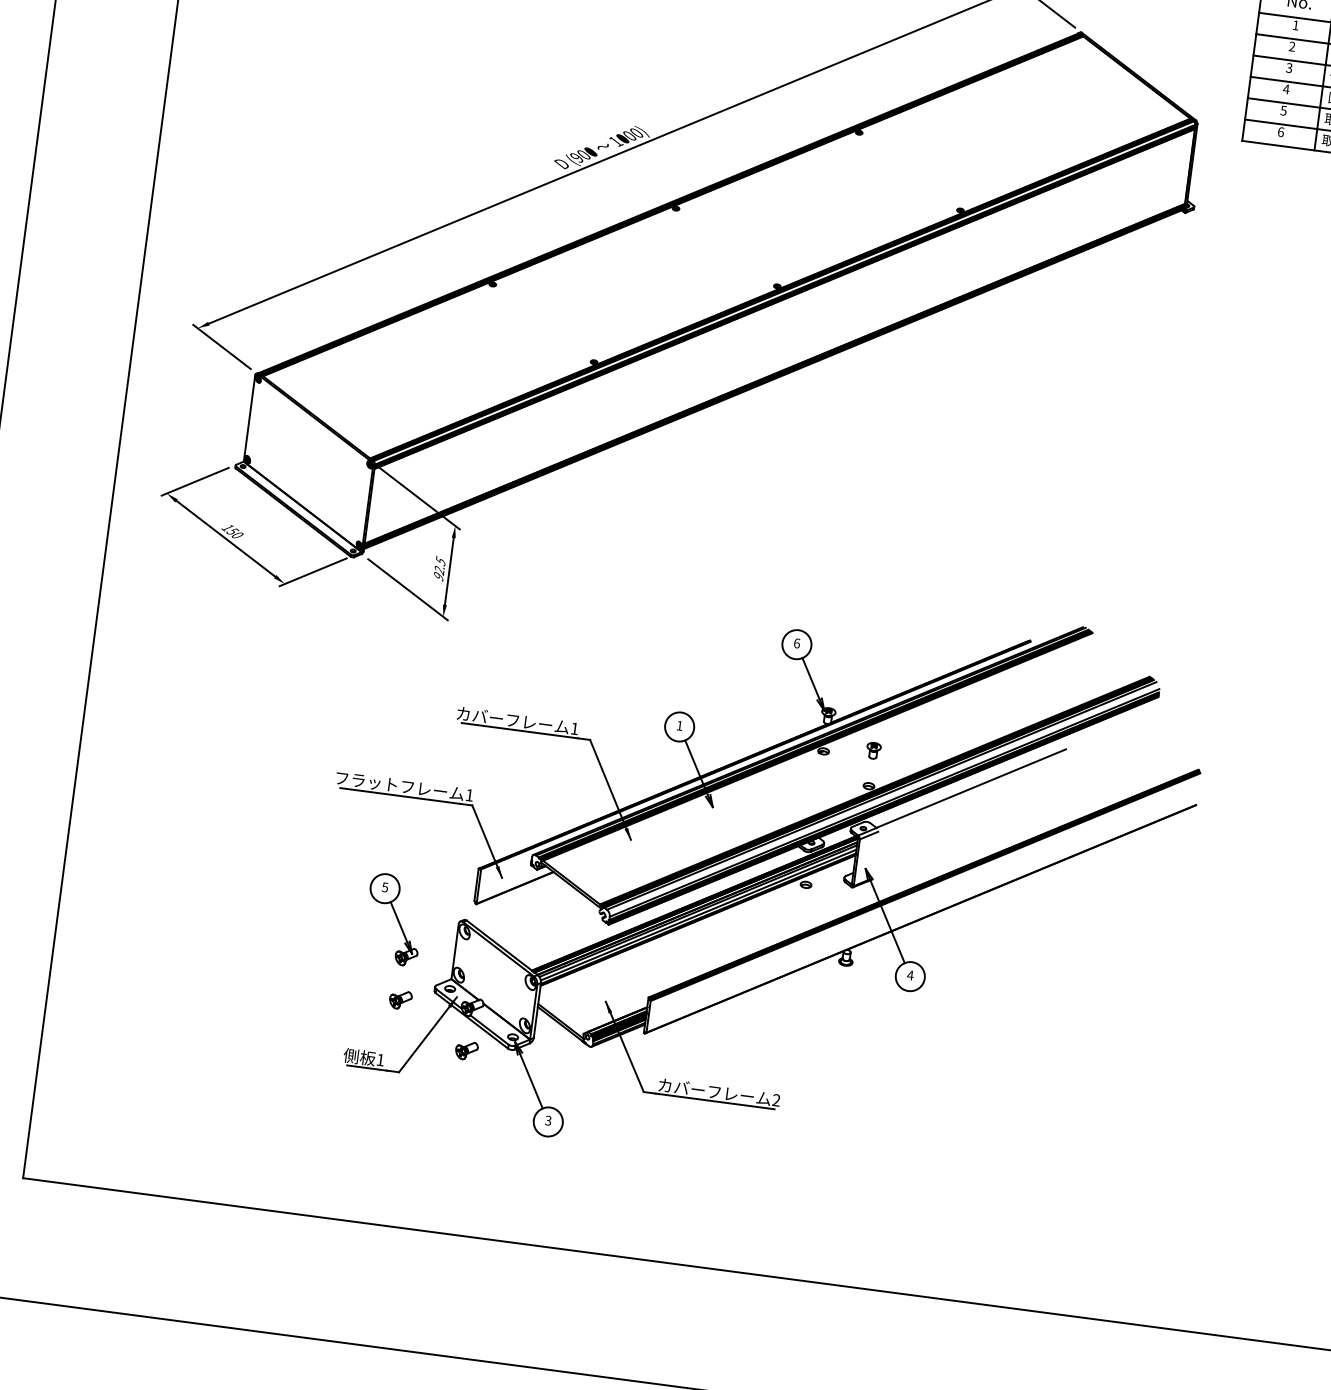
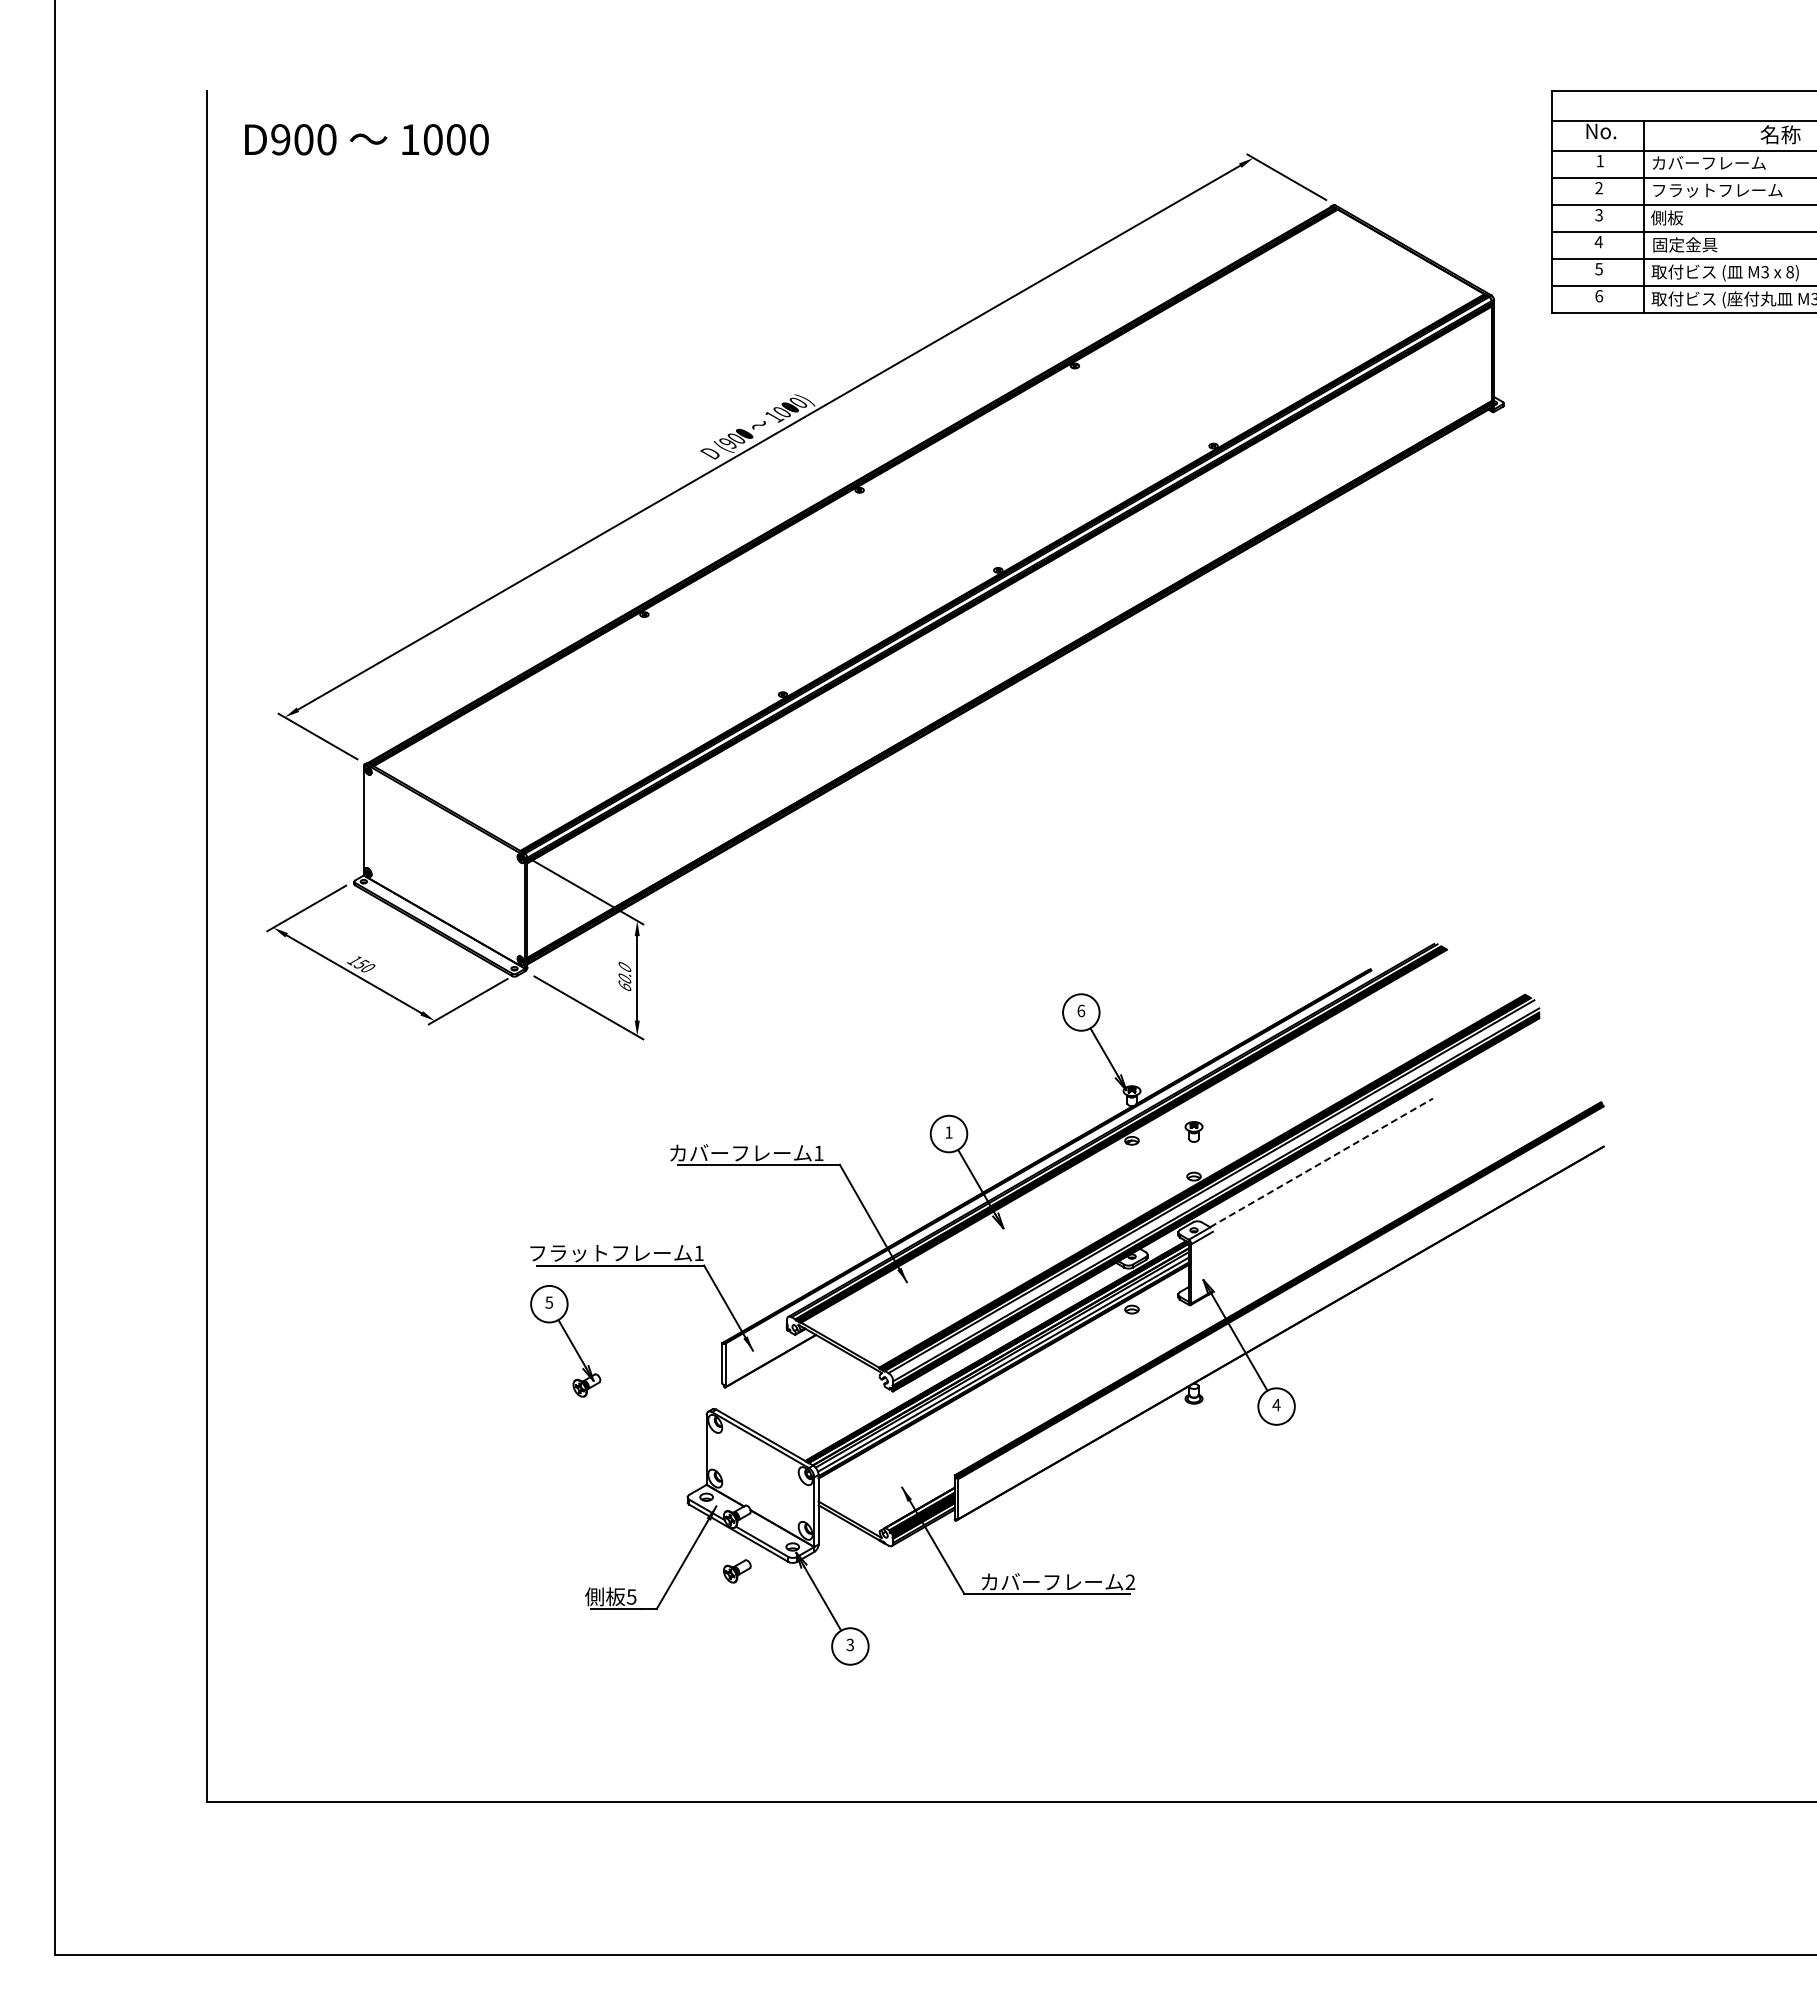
text: (439, 568) -> (624, 976), 92.5 -> 60.0
line: (971, 788) -> (1321, 1162), solid -> dashed
part: (393, 919) -> (565, 1341), moved
part: (400, 1000) -> (646, 1519), removed
text: (380, 1059) -> (631, 1596), 1 -> 5

